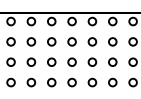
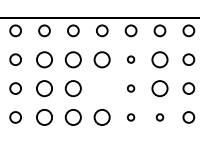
circle: (31, 41) -> (44, 59), size x1.4
circle: (51, 41) -> (73, 59), size x1.4
circle: (72, 41) -> (102, 59), size x1.4
circle: (91, 41) -> (130, 59), size x0.6
circle: (112, 41) -> (159, 59), size x1.4
circle: (31, 62) -> (44, 88), size x1.4
circle: (51, 62) -> (73, 88), size x1.4
circle: (72, 62) -> (102, 88), removed
circle: (91, 62) -> (130, 88), size x0.6
circle: (112, 62) -> (159, 88), size x1.4
circle: (31, 82) -> (44, 117), size x1.4
circle: (51, 82) -> (73, 117), size x1.4
circle: (72, 82) -> (102, 117), size x1.4
circle: (91, 82) -> (130, 117), size x0.6
circle: (112, 82) -> (159, 117), size x0.6

